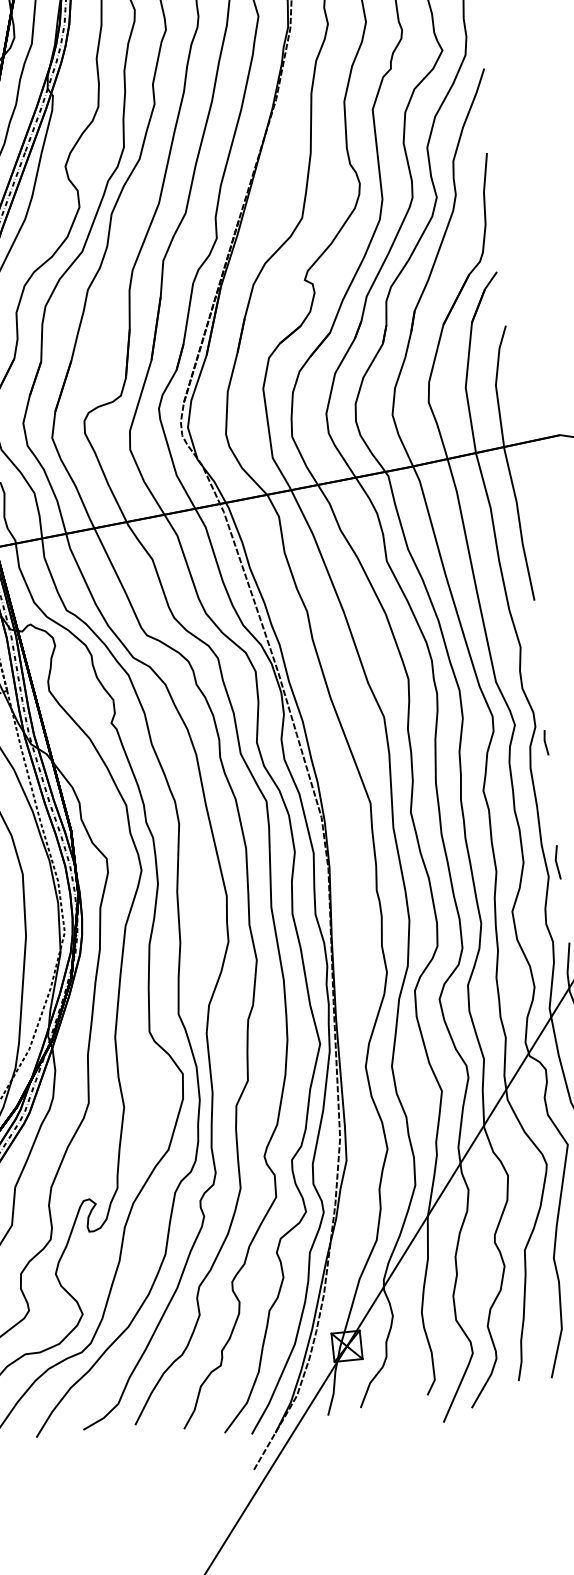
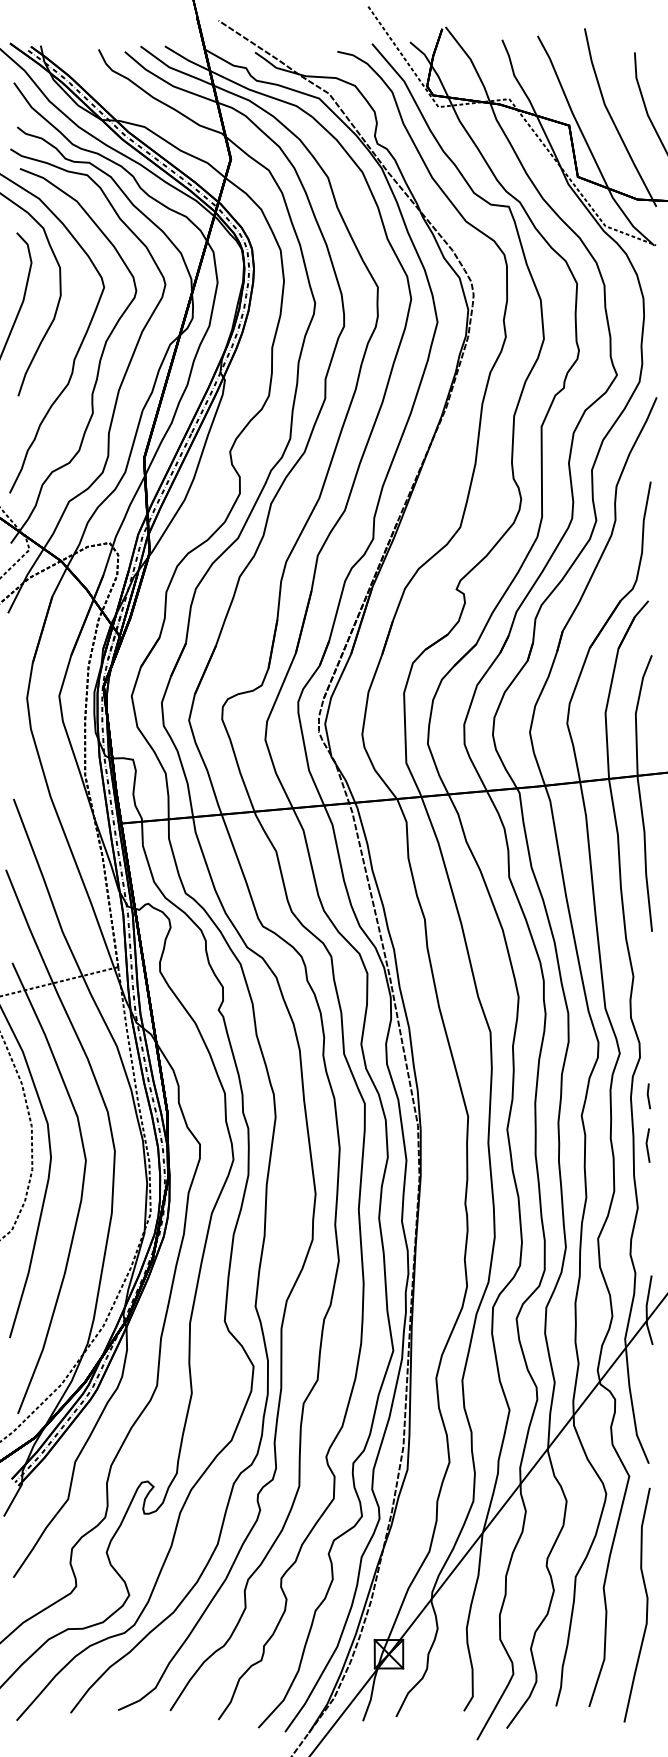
line: (545, 742) -> (648, 1096), moved
line: (556, 862) -> (647, 1145), moved

